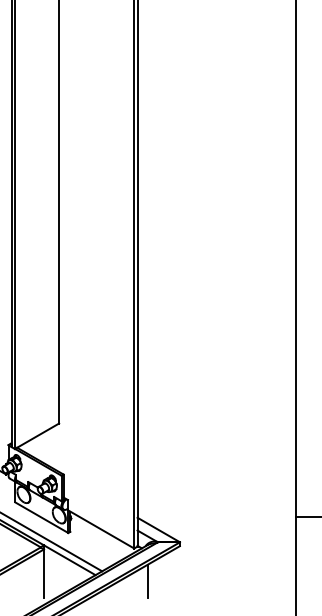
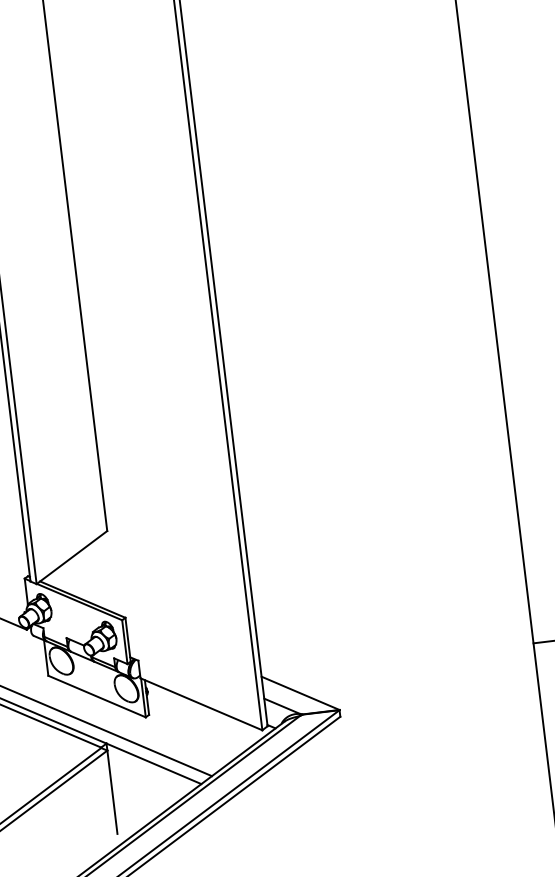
line: (147, 580) -> (291, 782), removed

